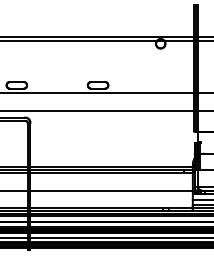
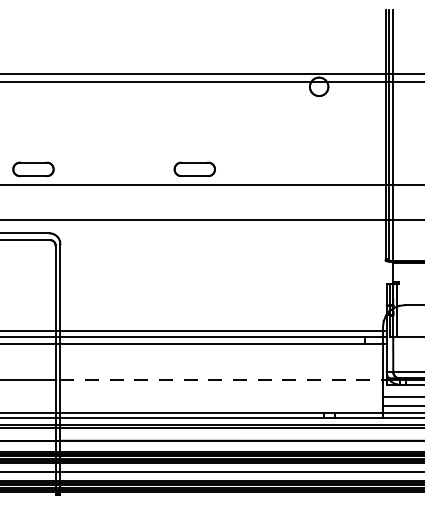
line: (112, 191) -> (223, 380), solid -> dashed

